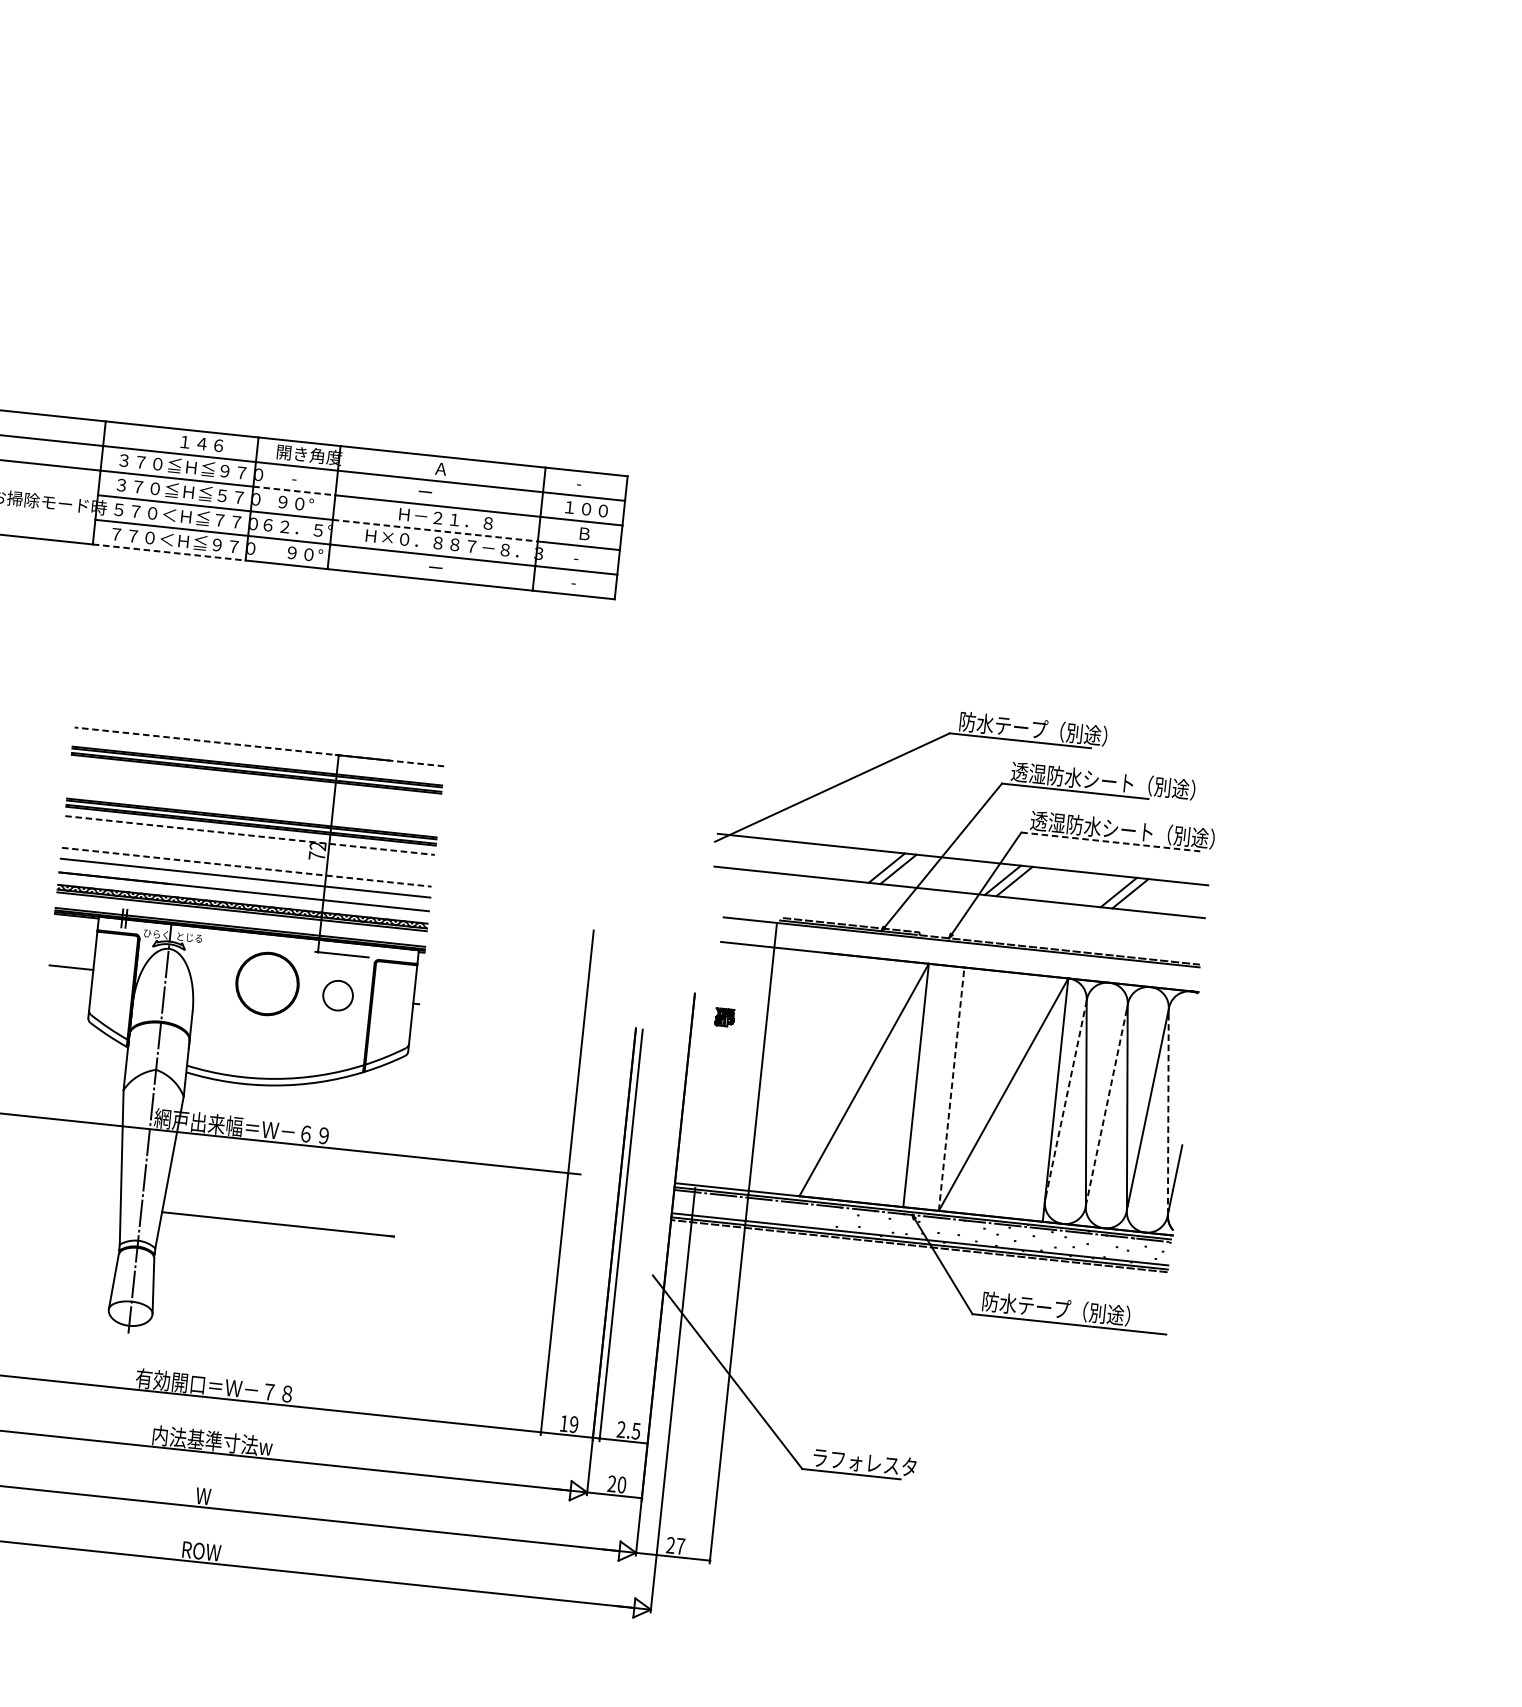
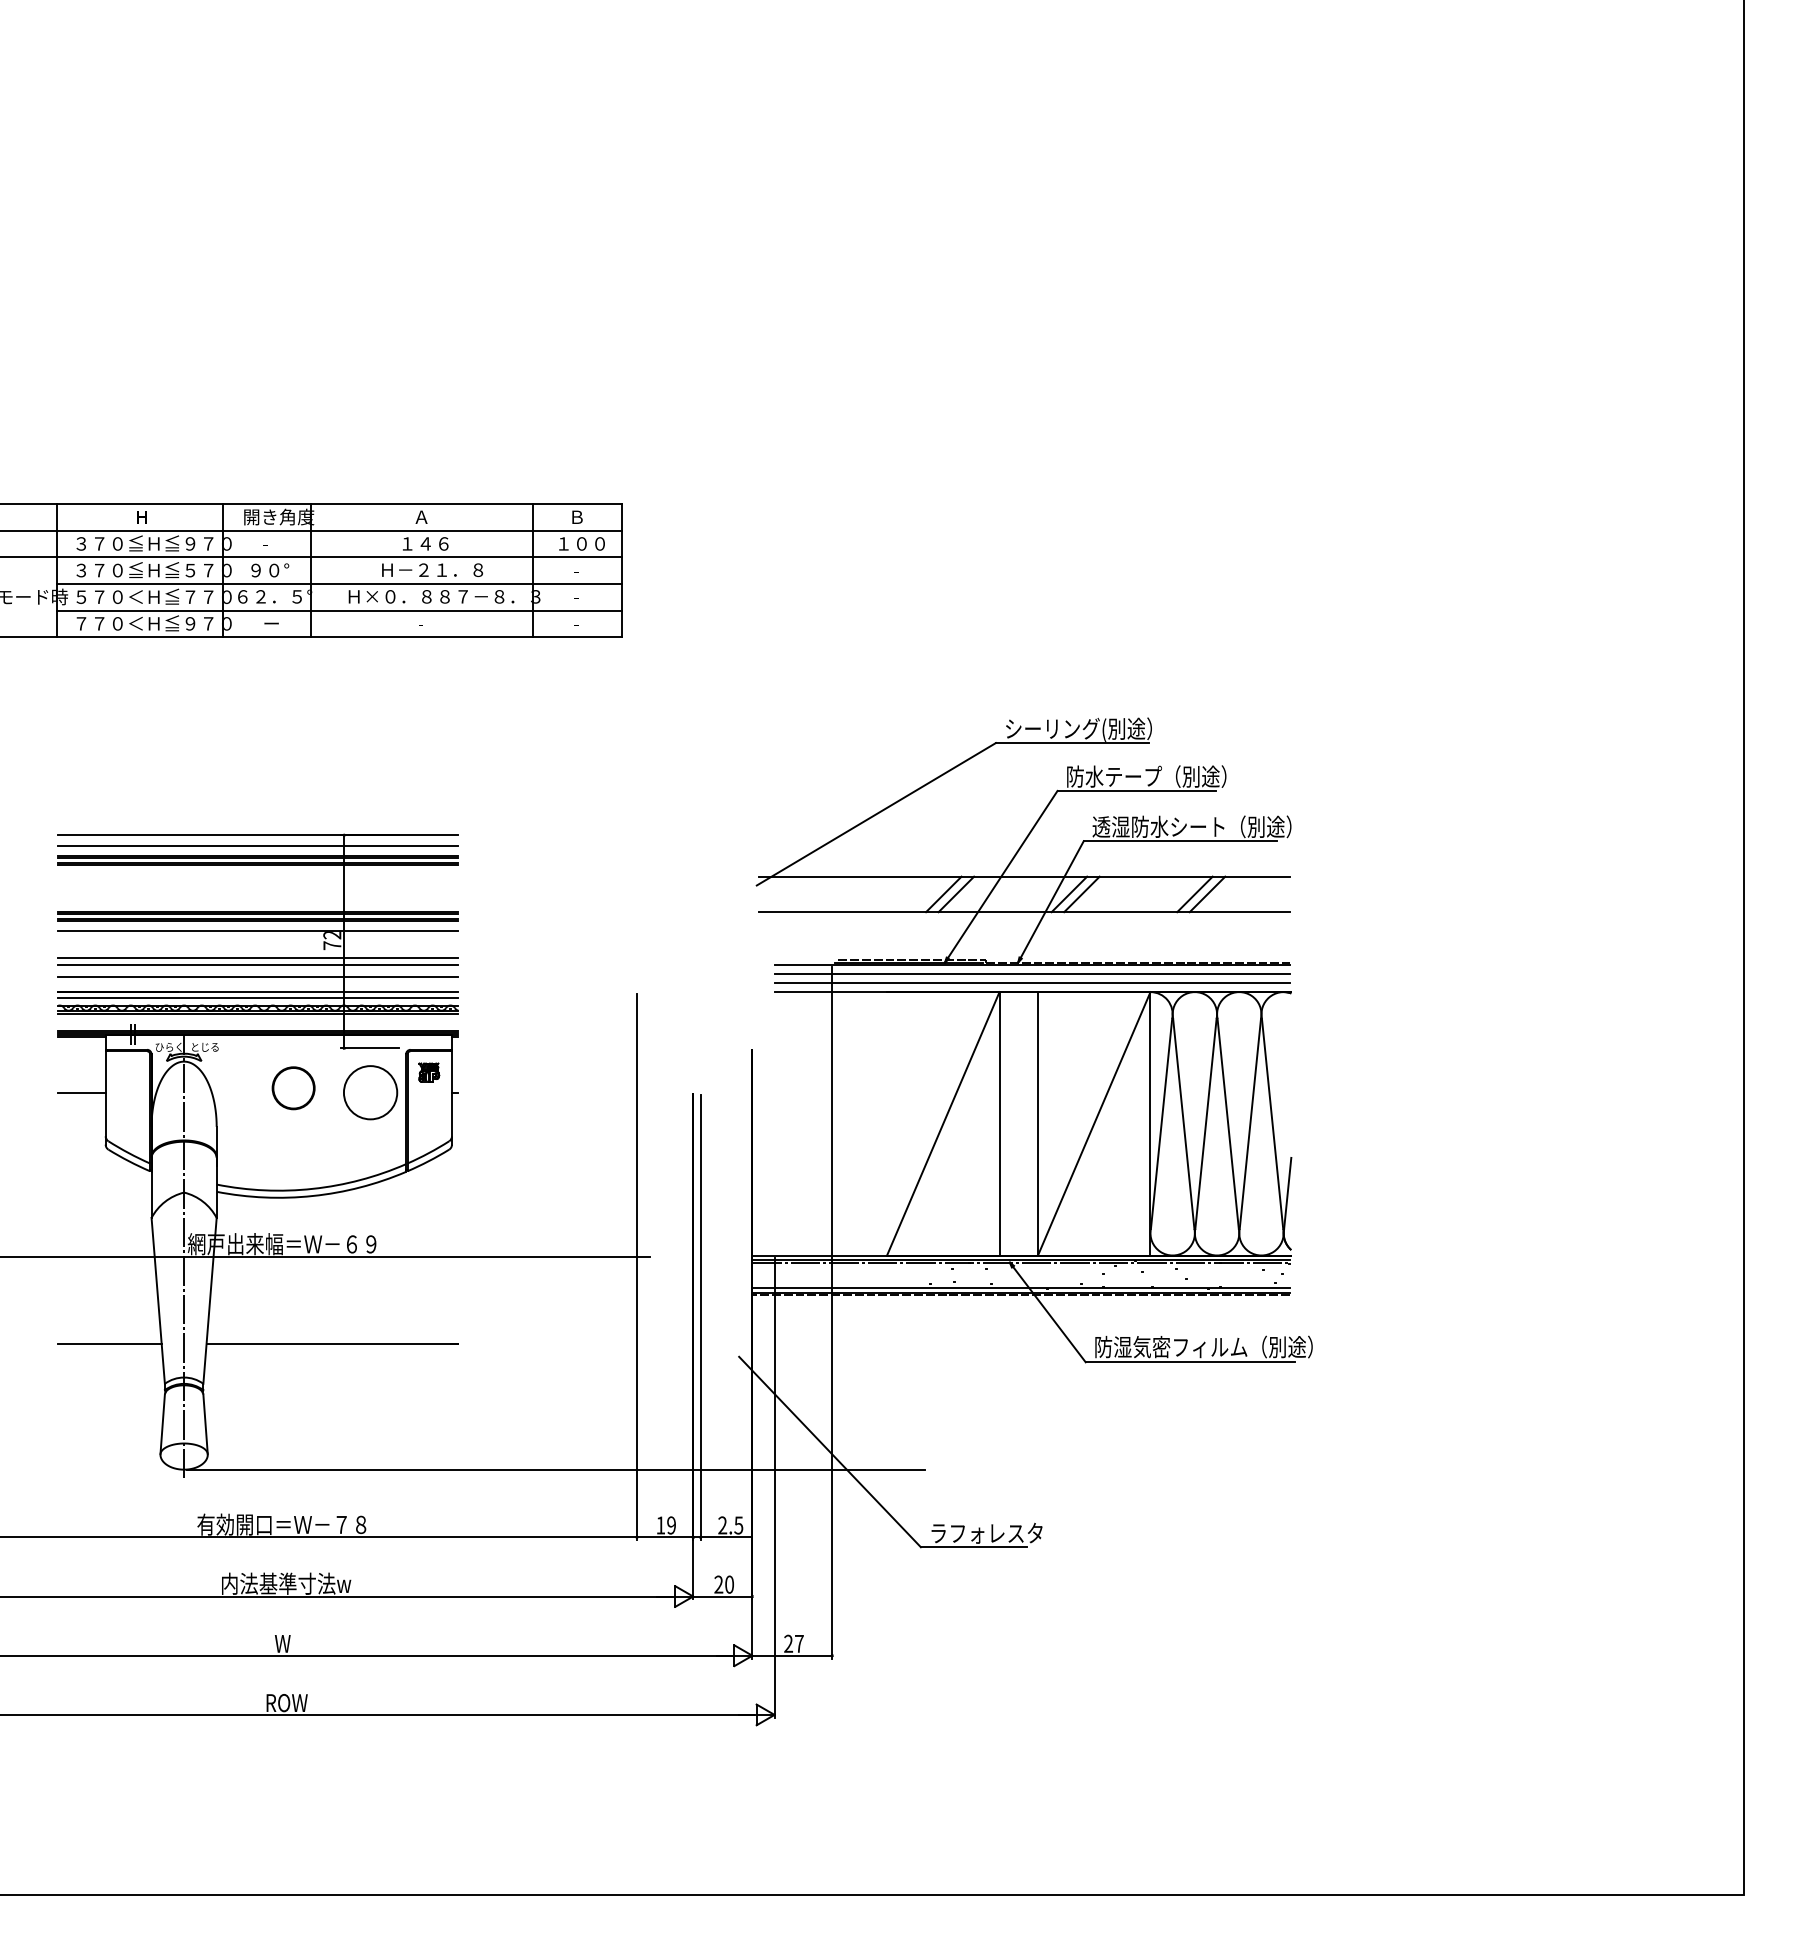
text: (200, 443) -> (161, 517), １４６ -> H
text: (583, 483) -> (575, 516), - -> Ｂ
line: (294, 491) -> (267, 557), dashed -> solid
text: (441, 493) -> (424, 543), ー -> １４６
line: (435, 530) -> (422, 583), dashed -> solid
text: (583, 533) -> (581, 570), Ｂ -> -
line: (168, 552) -> (139, 637), dashed -> solid
text: (304, 553) -> (284, 623), ９０° -> ー
text: (435, 567) -> (426, 623), ー -> -
text: (1032, 729) -> (1084, 729), 防水テープ（別途） -> シーリング(別途）
line: (258, 747) -> (257, 835), dashed -> solid
line: (258, 756) -> (258, 845), added
text: (1103, 780) -> (1165, 776), 透湿防水シート（別途） -> 防水テープ（別途）
line: (250, 835) -> (258, 931), dashed -> solid
line: (1110, 842) -> (1180, 841), dashed -> solid
line: (247, 860) -> (258, 958), added
line: (246, 867) -> (258, 965), dashed -> solid
line: (243, 897) -> (258, 998), added
line: (960, 950) -> (1031, 974), added
line: (959, 958) -> (1031, 983), added
circle: (267, 984) -> (293, 1088), size x0.62
circle: (338, 995) -> (370, 1092), size x1.67
part: (725, 1017) -> (429, 1072), moved
line: (952, 1088) -> (1038, 1123), dashed -> solid
line: (1065, 1100) -> (1161, 1123), dashed -> solid
line: (1106, 1105) -> (1205, 1123), dashed -> solid
line: (1168, 1111) -> (1272, 1123), dashed -> solid
line: (72, 1202) -> (109, 1344), added
text: (1092, 1311) -> (1213, 1346), 防水テープ（別途） -> 防湿気密フィルム（別途）
line: (472, 1361) -> (555, 1469), added

